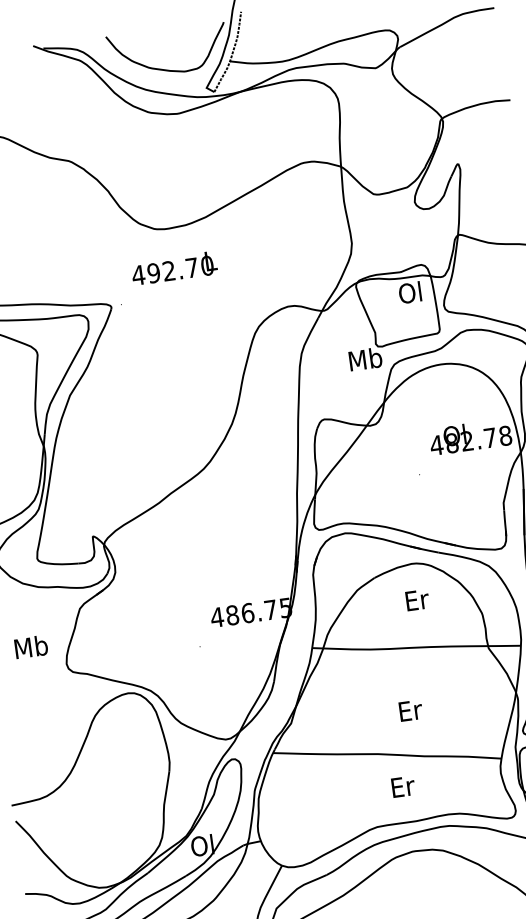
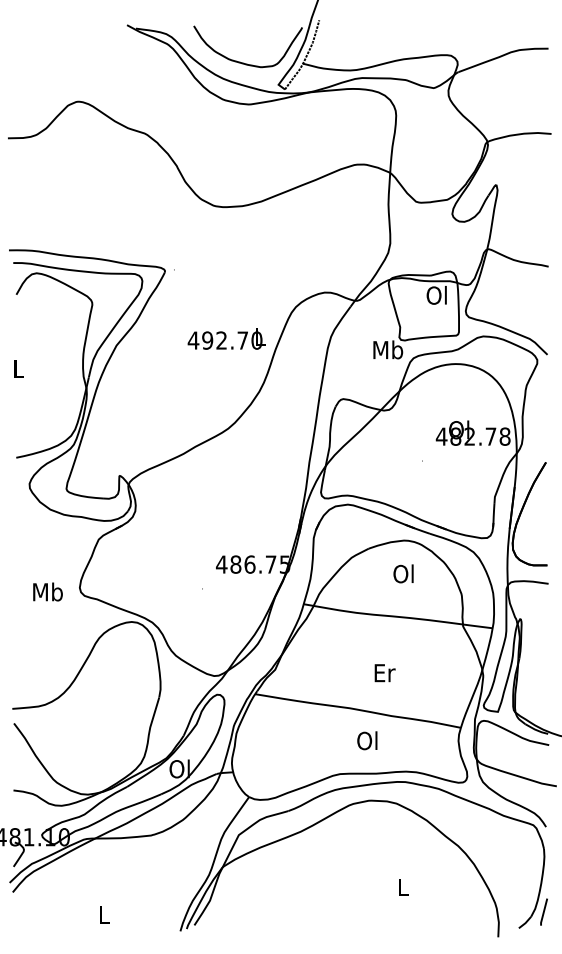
text: (174, 268) -> (226, 338), moved
text: (416, 599) -> (404, 573), Er -> Ol
text: (30, 646) -> (47, 591), moved
text: (403, 786) -> (368, 740), Er -> Ol

